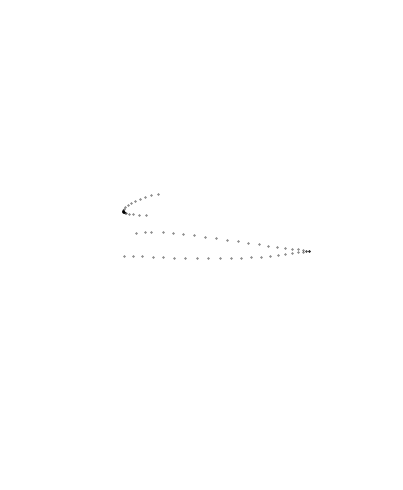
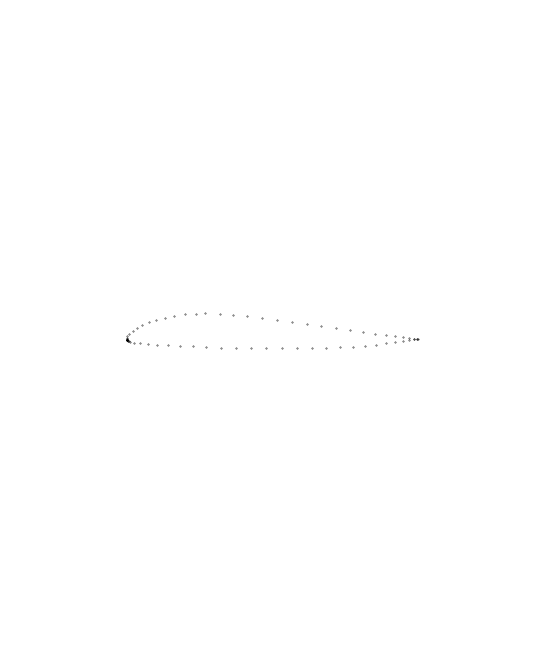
part: (140, 199) -> (149, 323), moved

